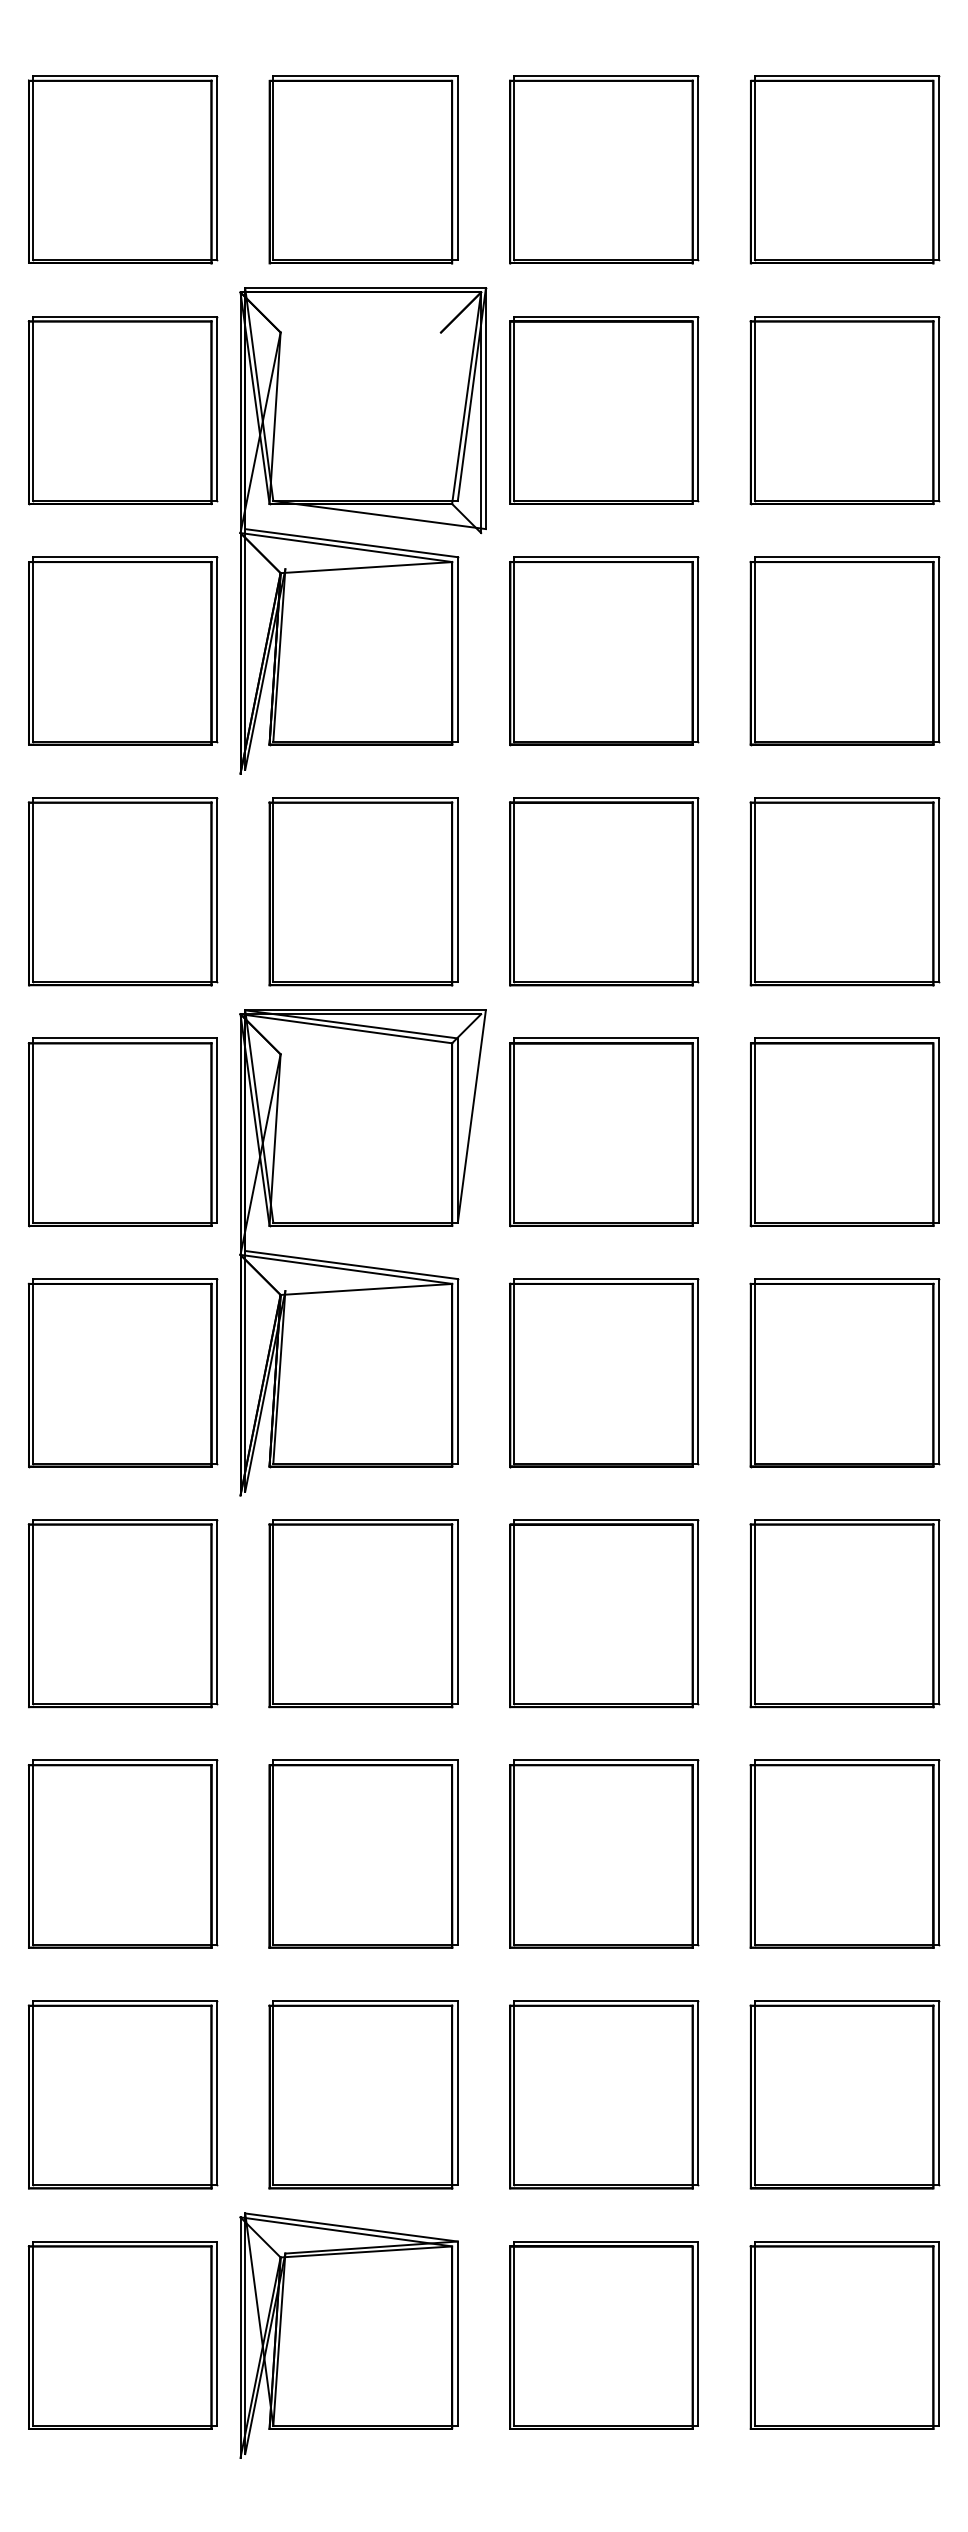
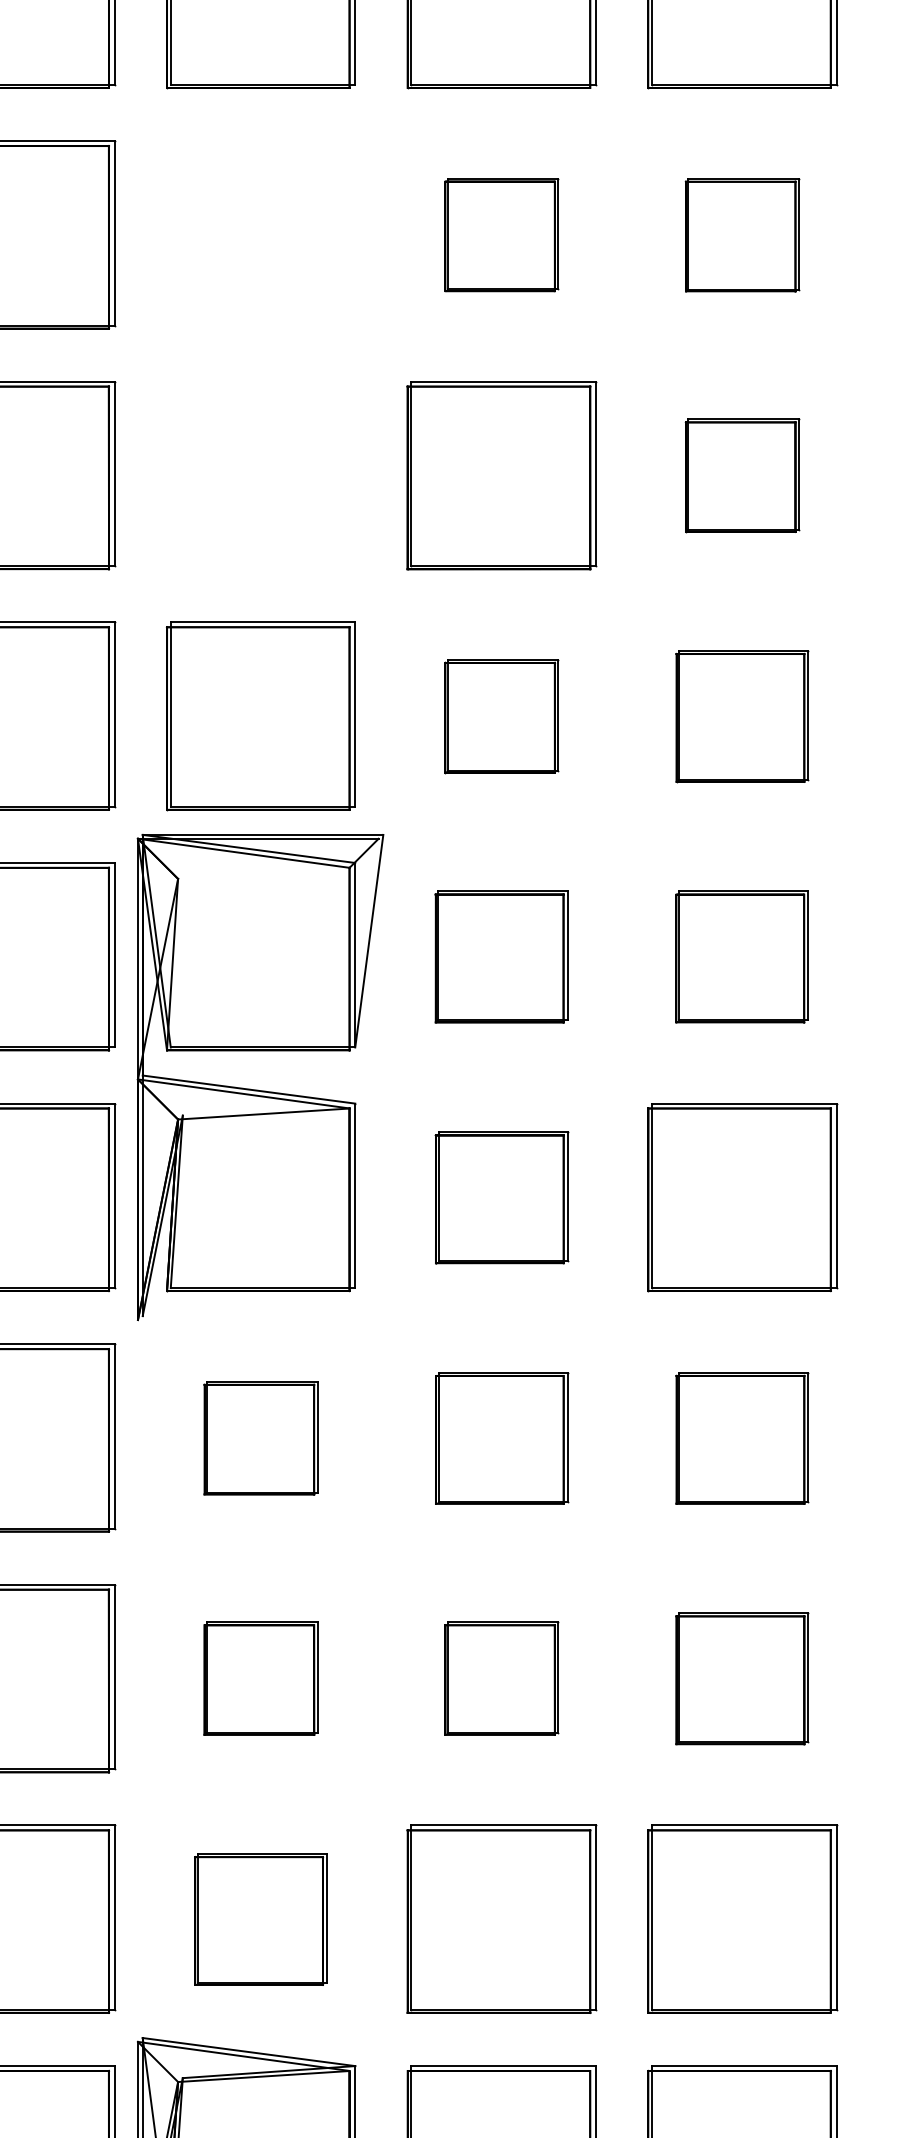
part: (604, 410) -> (501, 235), size x0.6
part: (844, 410) -> (741, 235), size x0.6
part: (363, 543) -> (260, 368), removed
part: (844, 651) -> (741, 476), size x0.6
part: (604, 891) -> (501, 716), size x0.6
part: (844, 891) -> (741, 716), size x0.7
part: (603, 1132) -> (500, 957), size x0.7
part: (844, 1132) -> (741, 957), size x0.7
part: (604, 1373) -> (501, 1198), size x0.7
part: (363, 1613) -> (260, 1438), size x0.6
part: (604, 1613) -> (501, 1438), size x0.7
part: (844, 1613) -> (741, 1438), size x0.7
part: (363, 1853) -> (260, 1678), size x0.6
part: (604, 1853) -> (501, 1678), size x0.6
part: (844, 1853) -> (741, 1678), size x0.7
part: (363, 2094) -> (260, 1919), size x0.7

